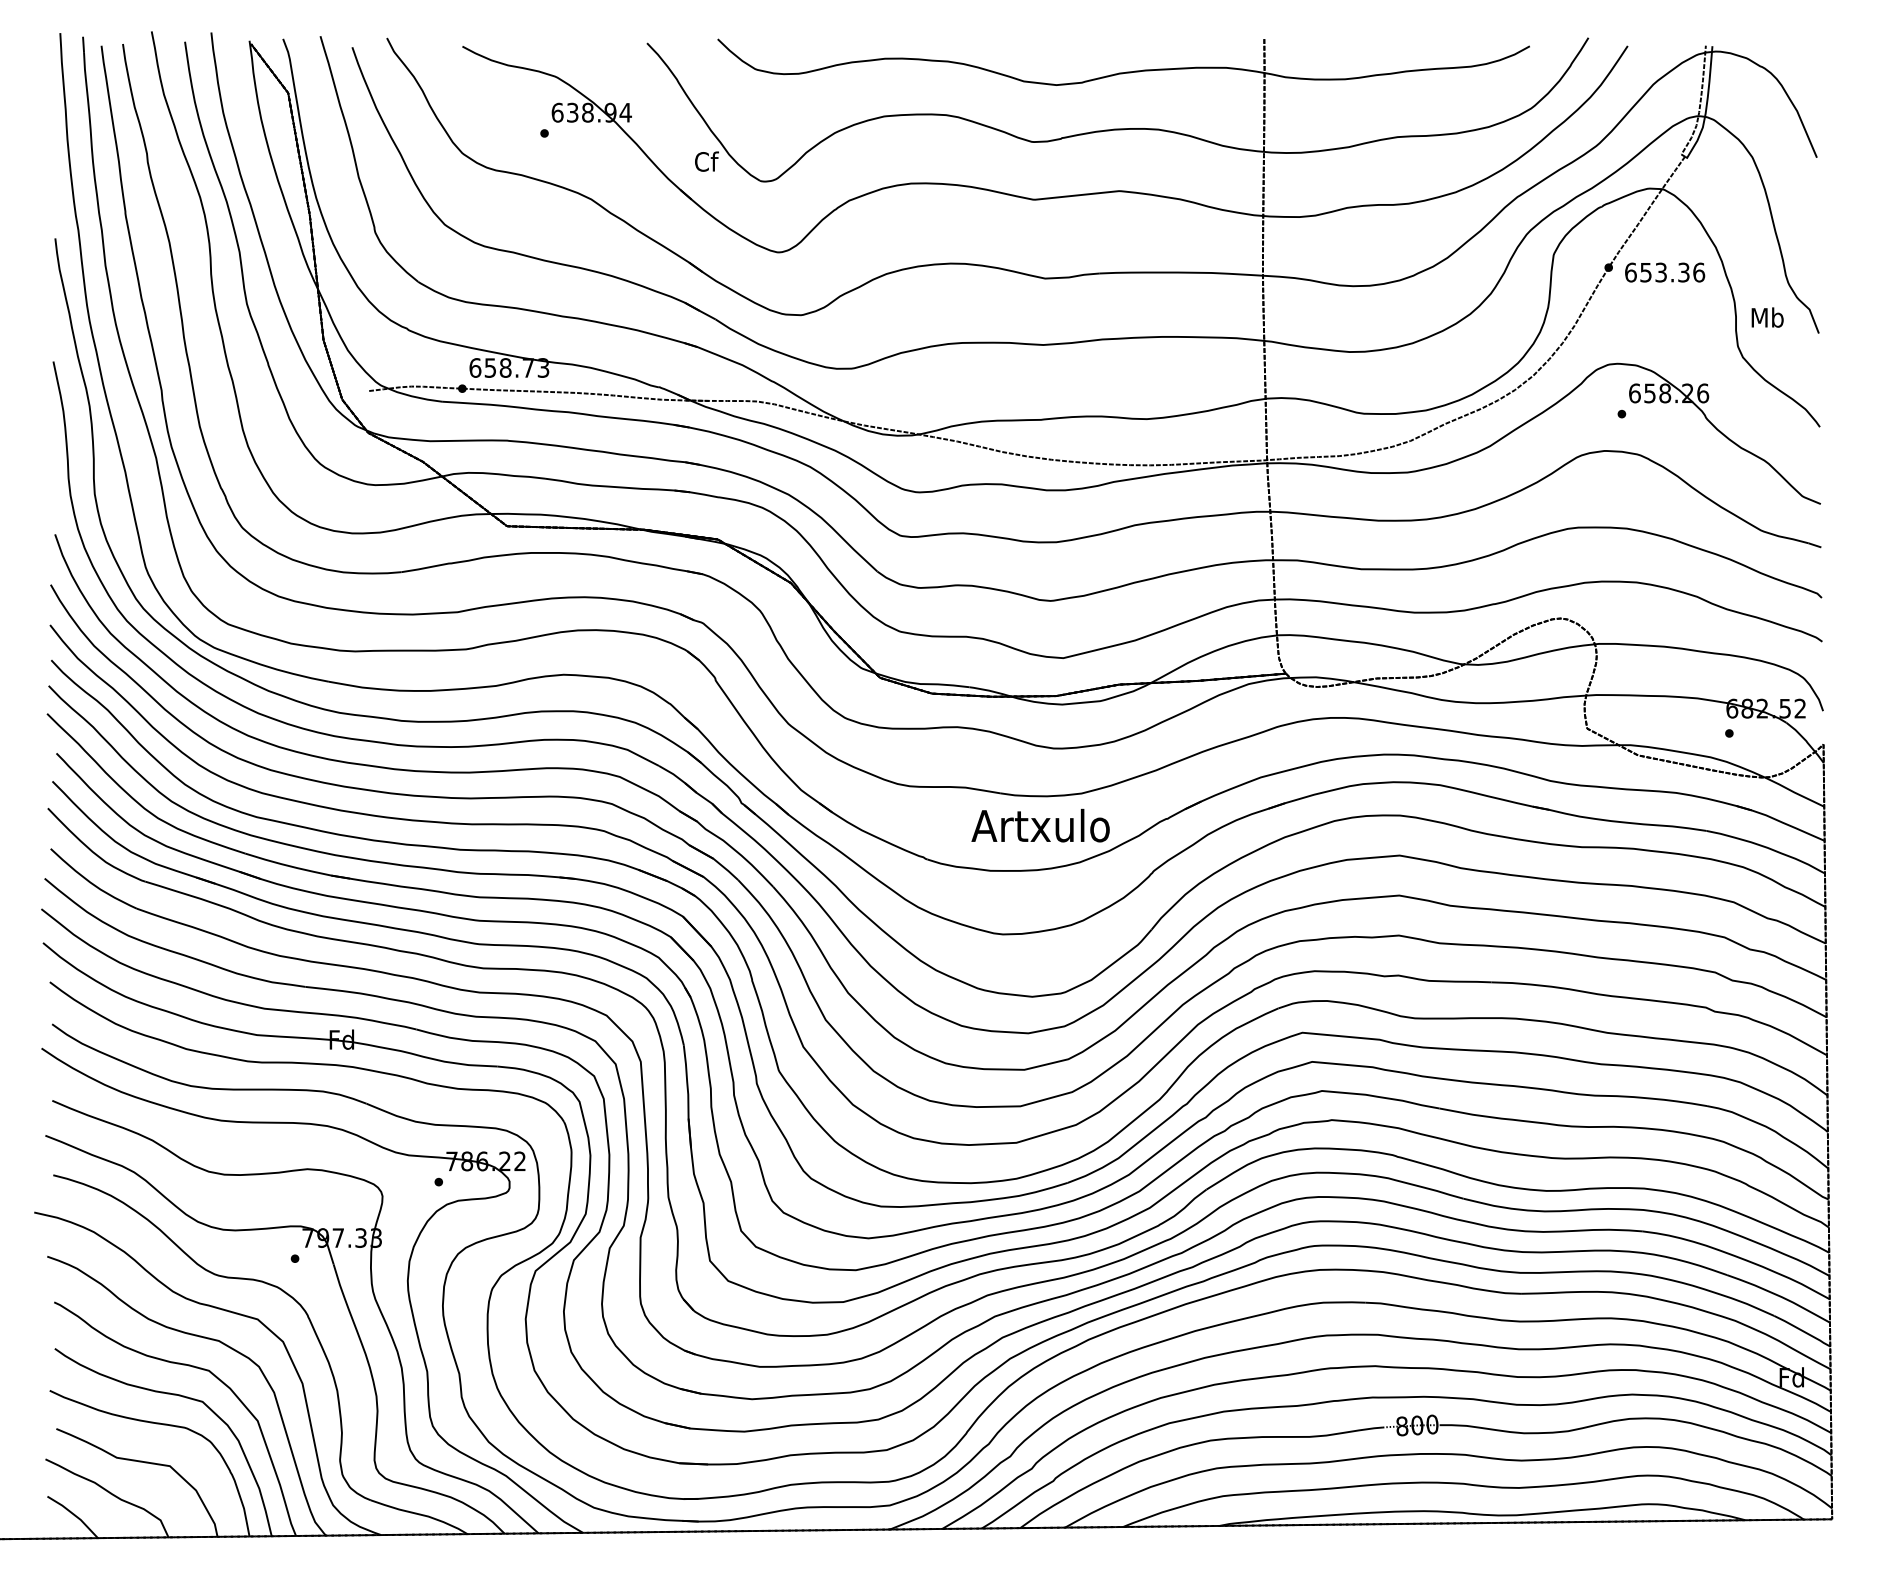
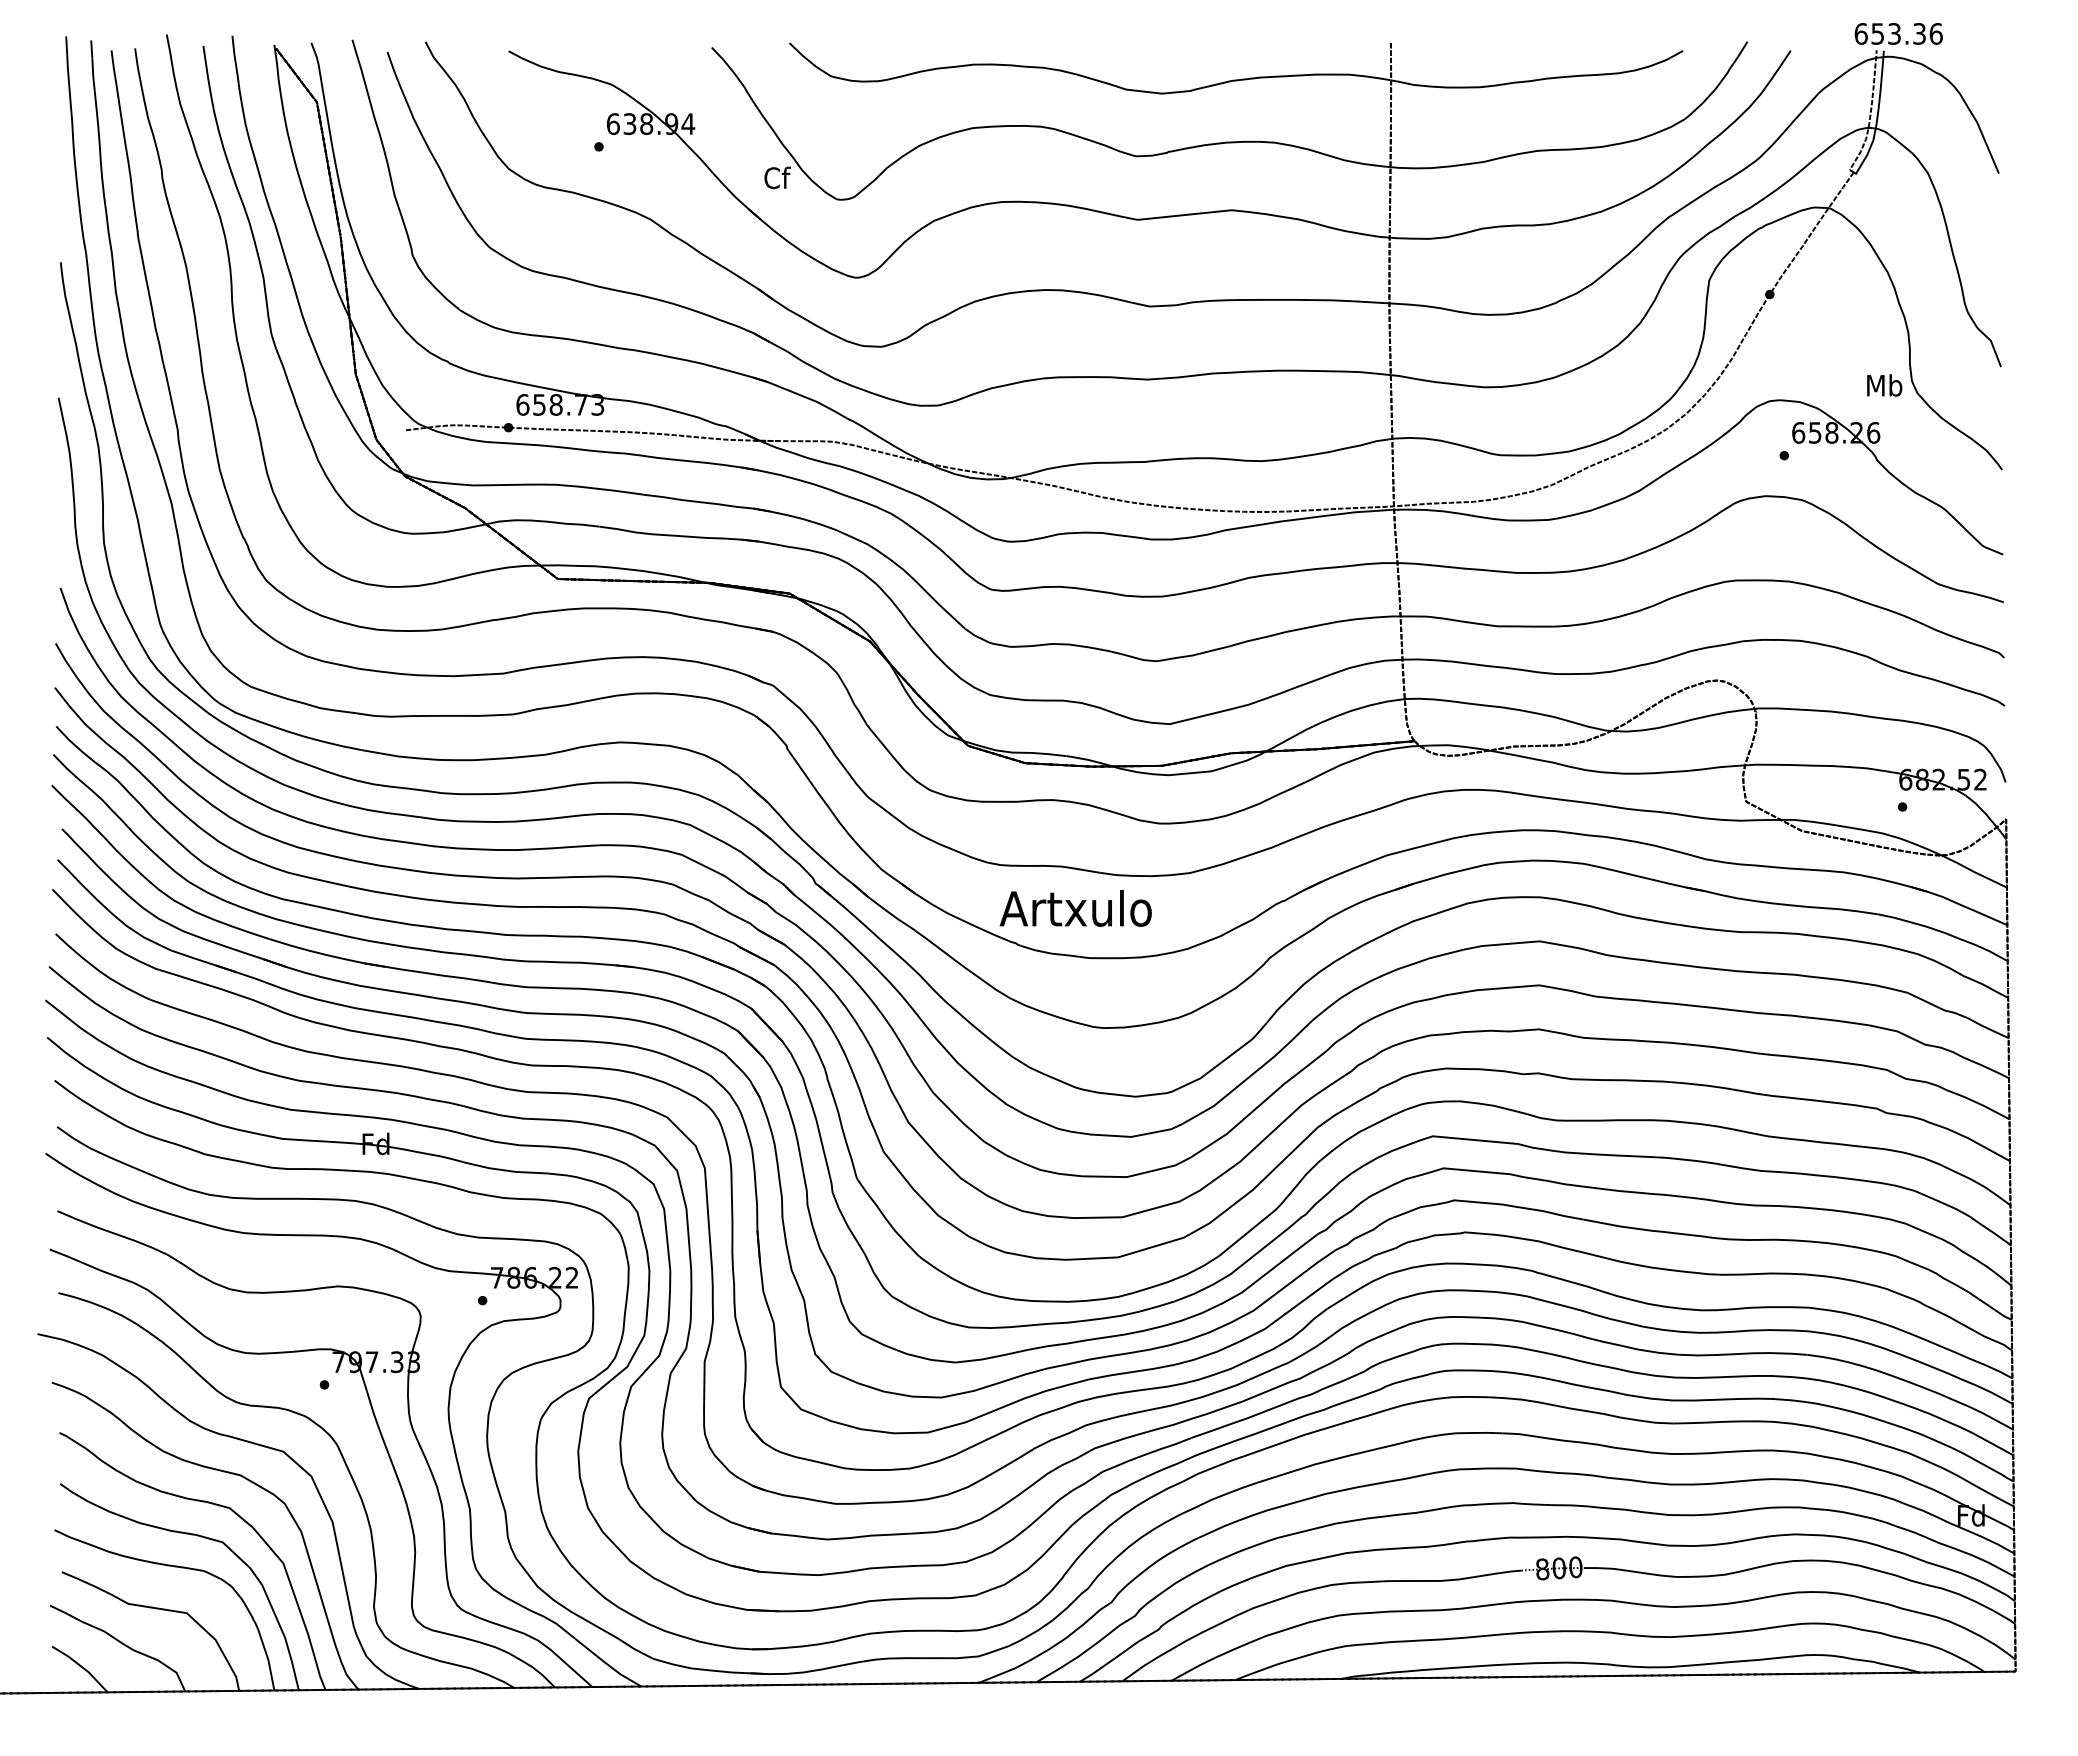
text: (1664, 272) -> (1898, 33), moved
text: (1767, 317) -> (1884, 385), moved
text: (1040, 825) -> (1075, 908), moved

